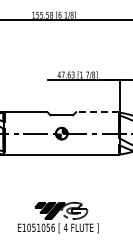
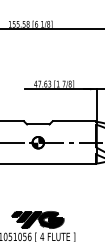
line: (97, 112) -> (74, 121), dashed -> solid
fill: (74, 210) -> (51, 219), added

